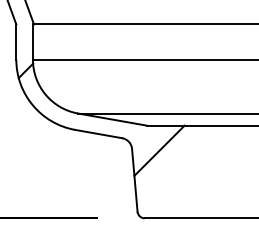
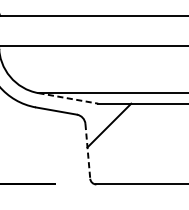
line: (112, 119) -> (68, 98), solid -> dashed
line: (134, 180) -> (87, 151), solid -> dashed

